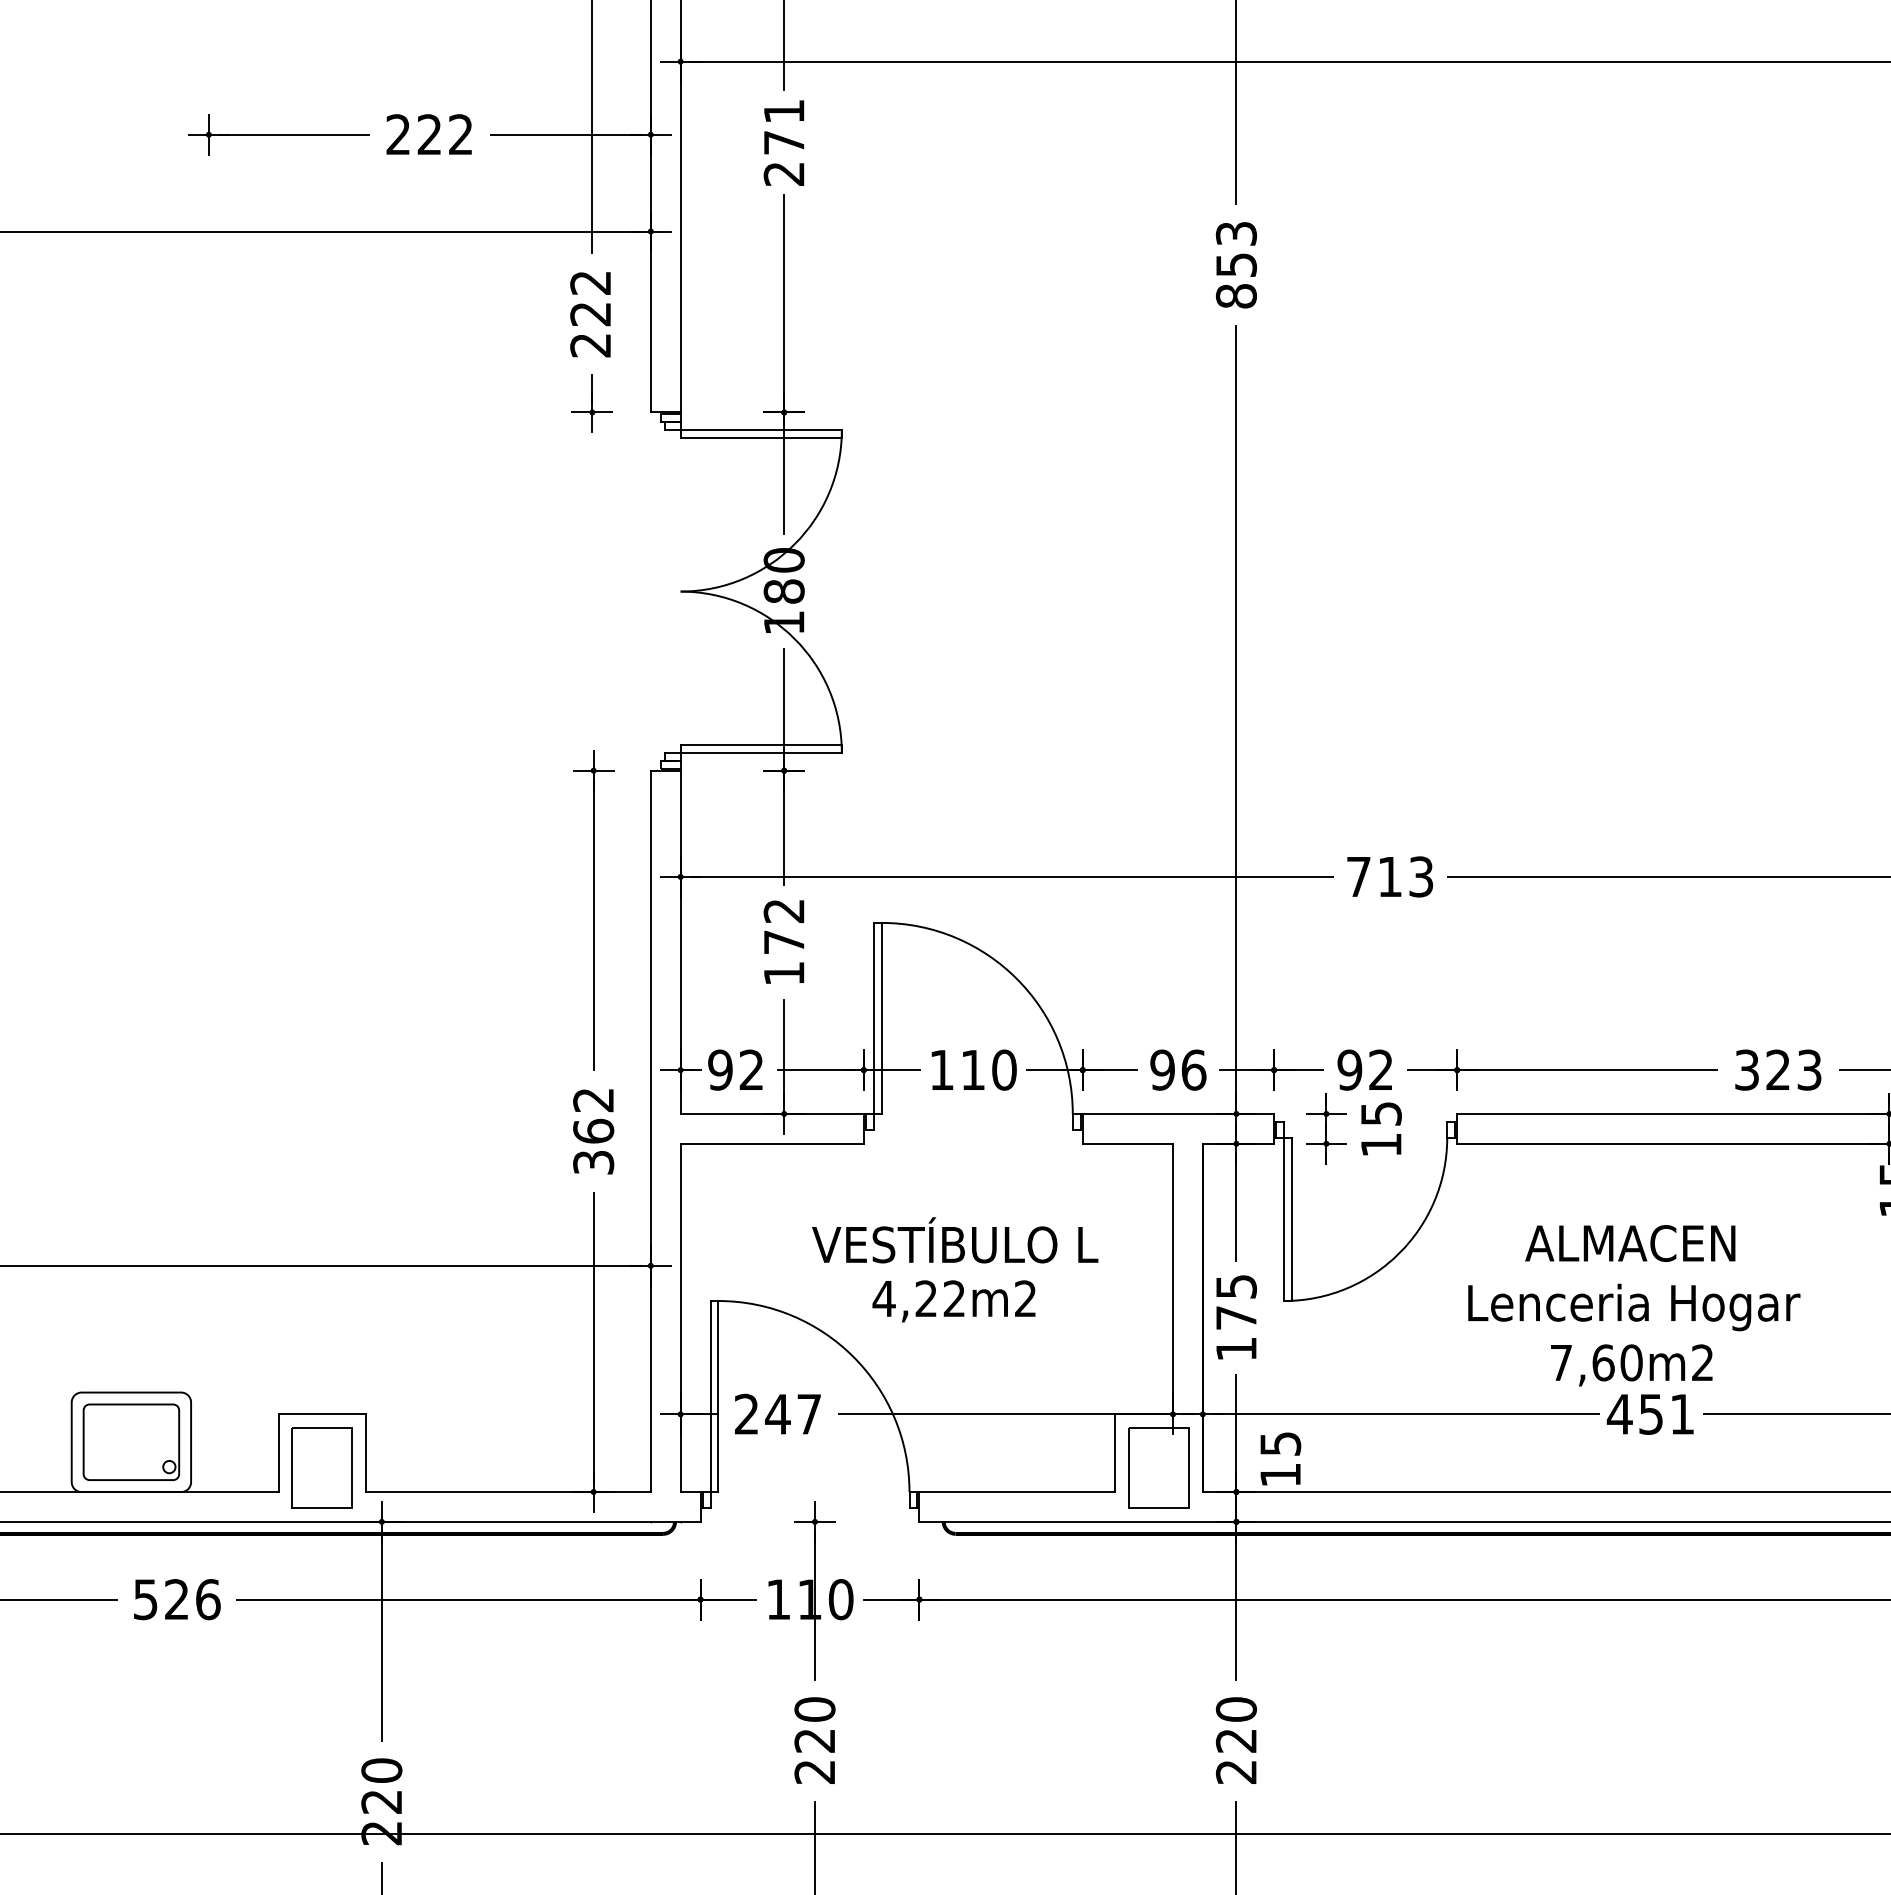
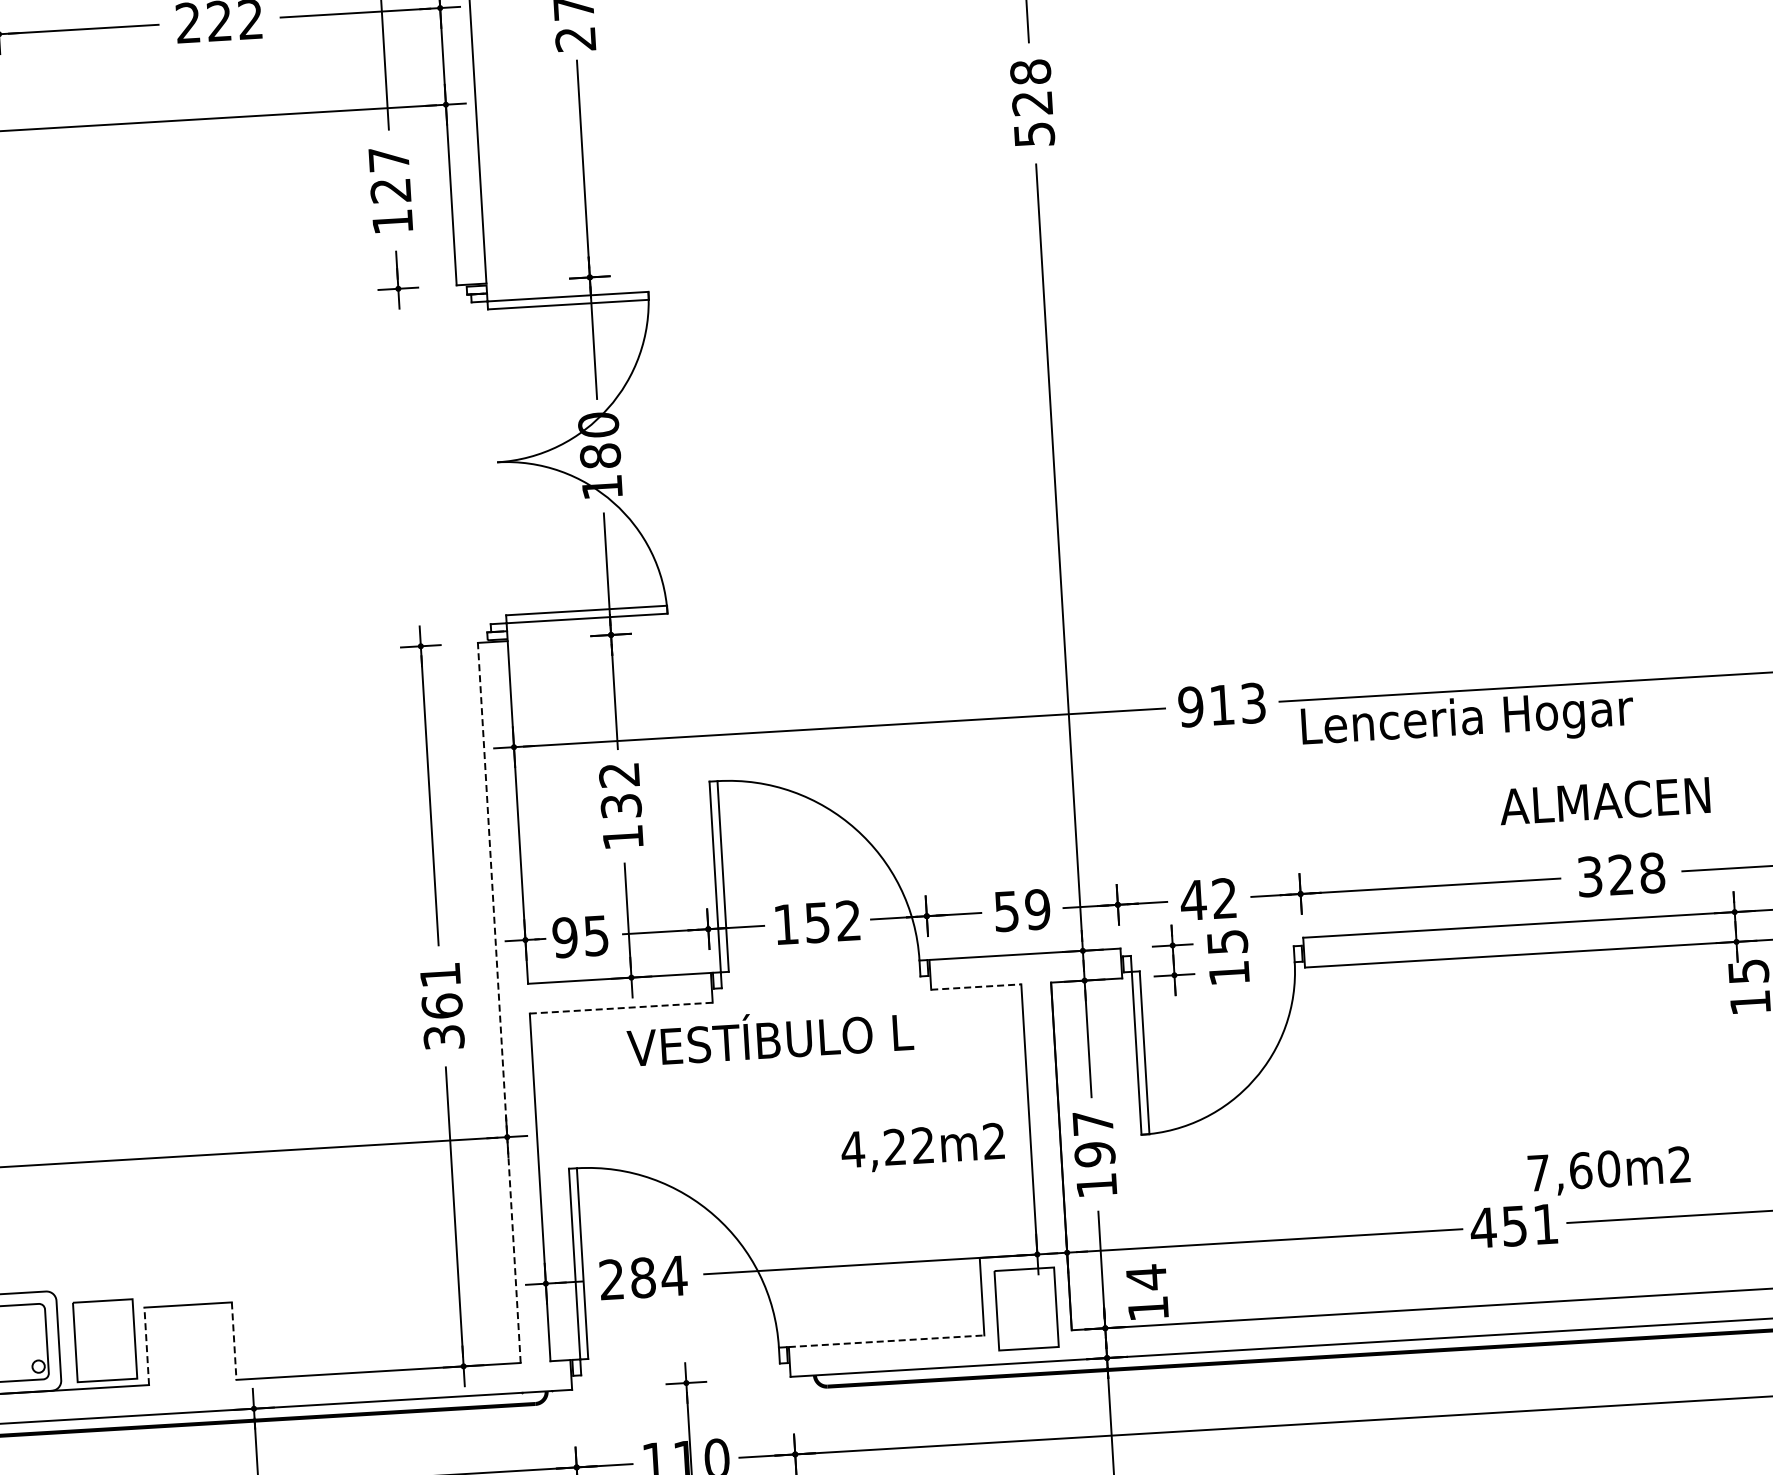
text: (1236, 264) -> (1032, 102), 853 -> 528
text: (590, 314) -> (390, 191), 222 -> 127
text: (1358, 876) -> (1190, 706), 713 -> 913
text: (783, 942) -> (620, 806), 172 -> 132
text: (751, 1069) -> (596, 935), 92 -> 95
text: (988, 1069) -> (832, 921), 110 -> 152
text: (1178, 1069) -> (1022, 909), 96 -> 59
text: (1349, 1069) -> (1193, 899), 92 -> 42
text: (1809, 1069) -> (1652, 872), 323 -> 328
text: (593, 1100) -> (440, 975), 362 -> 361
line: (650, 1131) -> (499, 1003), solid -> dashed
line: (772, 1143) -> (621, 1007), solid -> dashed
line: (1128, 1143) -> (976, 986), solid -> dashed
text: (955, 1240) -> (770, 1036), moved
text: (1630, 1243) -> (1604, 801), moved
text: (953, 1301) -> (922, 1148), moved
text: (1236, 1302) -> (1094, 1139), 175 -> 197
text: (1634, 1307) -> (1467, 721), moved
text: (1631, 1365) -> (1608, 1171), moved
text: (793, 1413) -> (658, 1276), 247 -> 284
text: (1280, 1444) -> (1146, 1278), 15 -> 14
line: (278, 1453) -> (146, 1346), solid -> dashed
line: (366, 1453) -> (234, 1341), solid -> dashed
part: (321, 1467) -> (104, 1340), moved
line: (1017, 1492) -> (886, 1341), solid -> dashed

